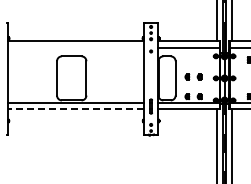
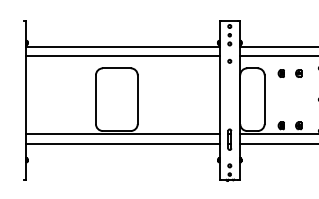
line: (75, 48) -> (122, 57), added
part: (193, 76) -> (290, 72), moved
line: (75, 109) -> (122, 143), dashed -> solid

